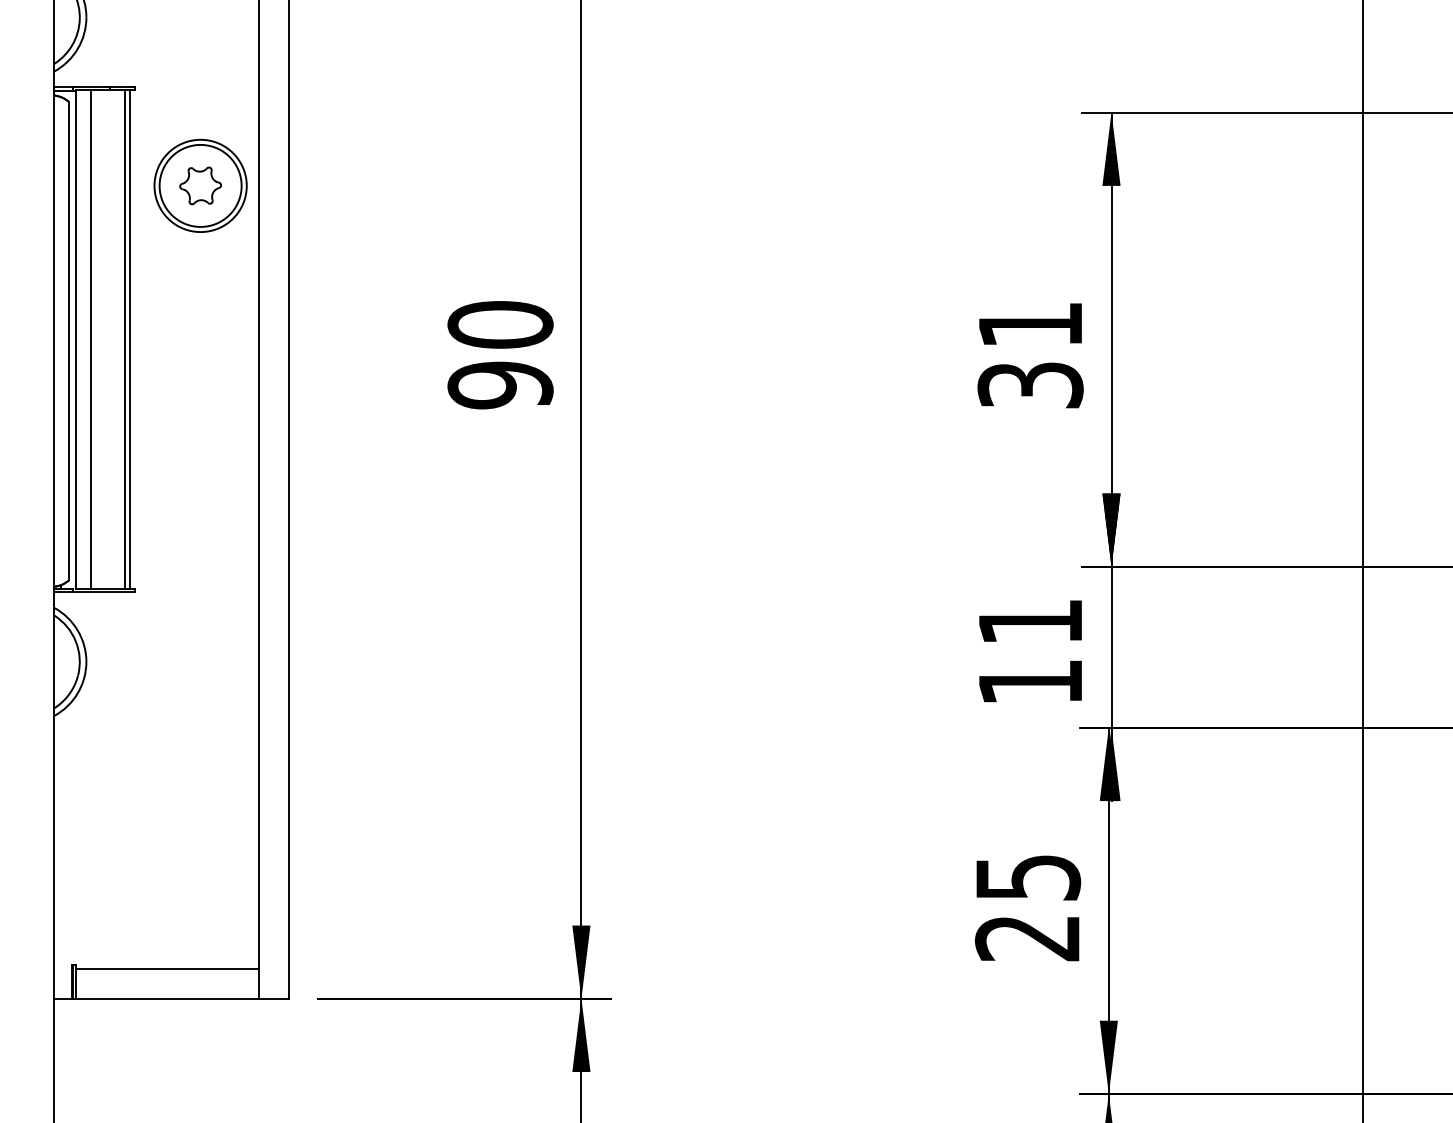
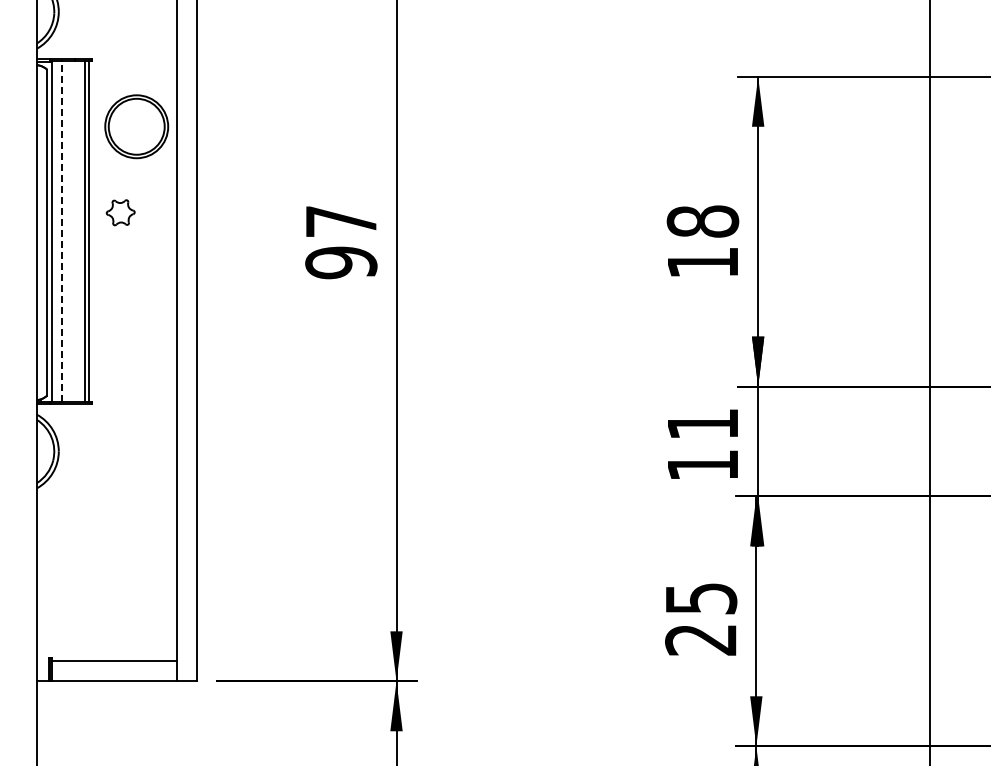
part: (200, 185) -> (120, 212), moved
text: (500, 324) -> (341, 221), 90 -> 97
line: (91, 339) -> (62, 231), solid -> dashed
text: (1029, 354) -> (702, 241), 31 -> 18

